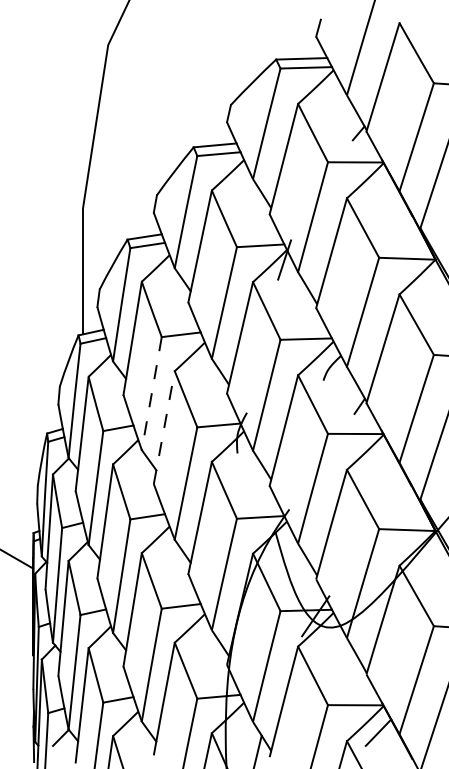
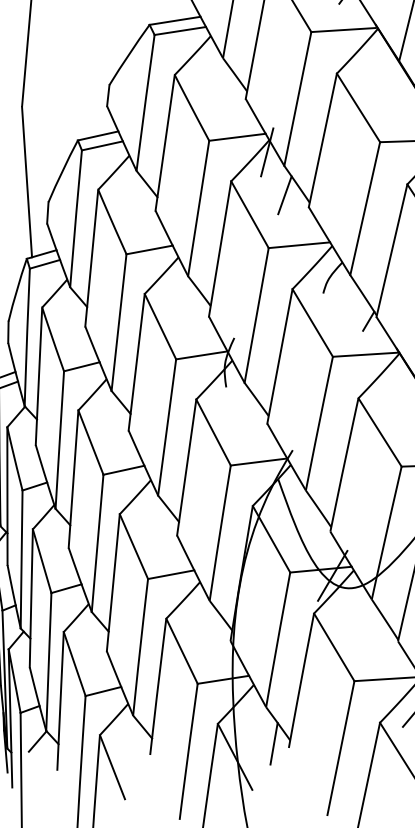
line: (296, 296) -> (284, 195), added
line: (151, 394) -> (118, 323), dashed -> solid
line: (164, 427) -> (136, 362), dashed -> solid

